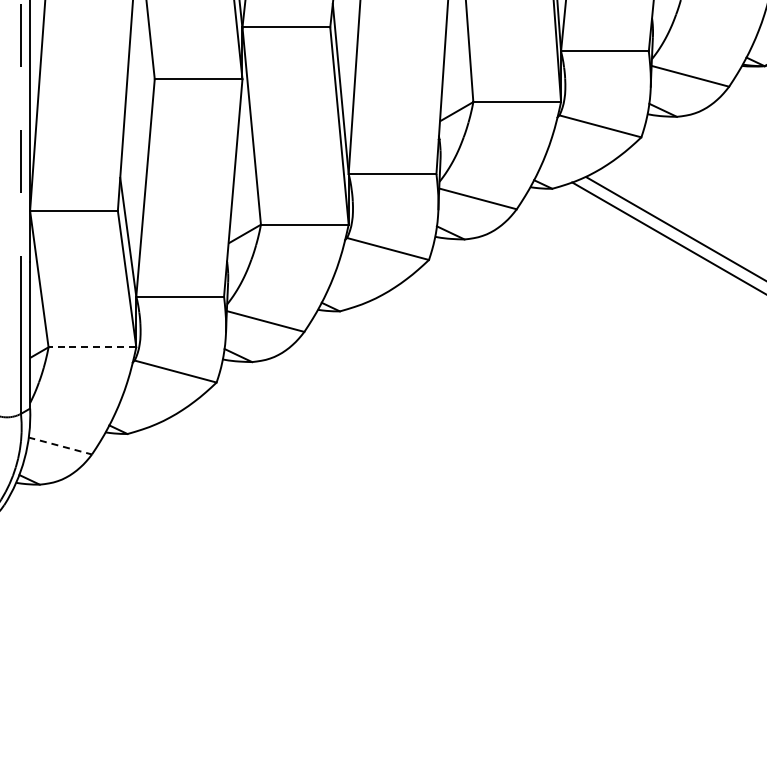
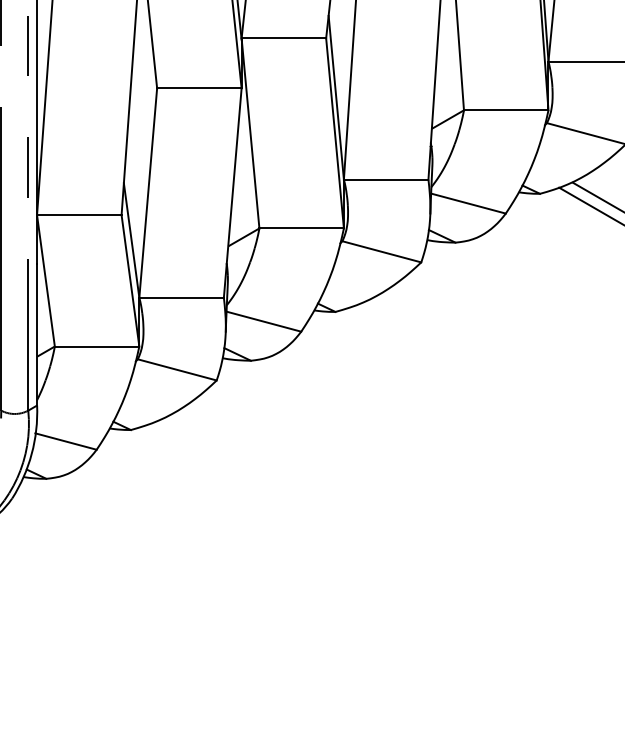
line: (92, 347) -> (97, 346), dashed -> solid
line: (60, 445) -> (66, 441), dashed -> solid

